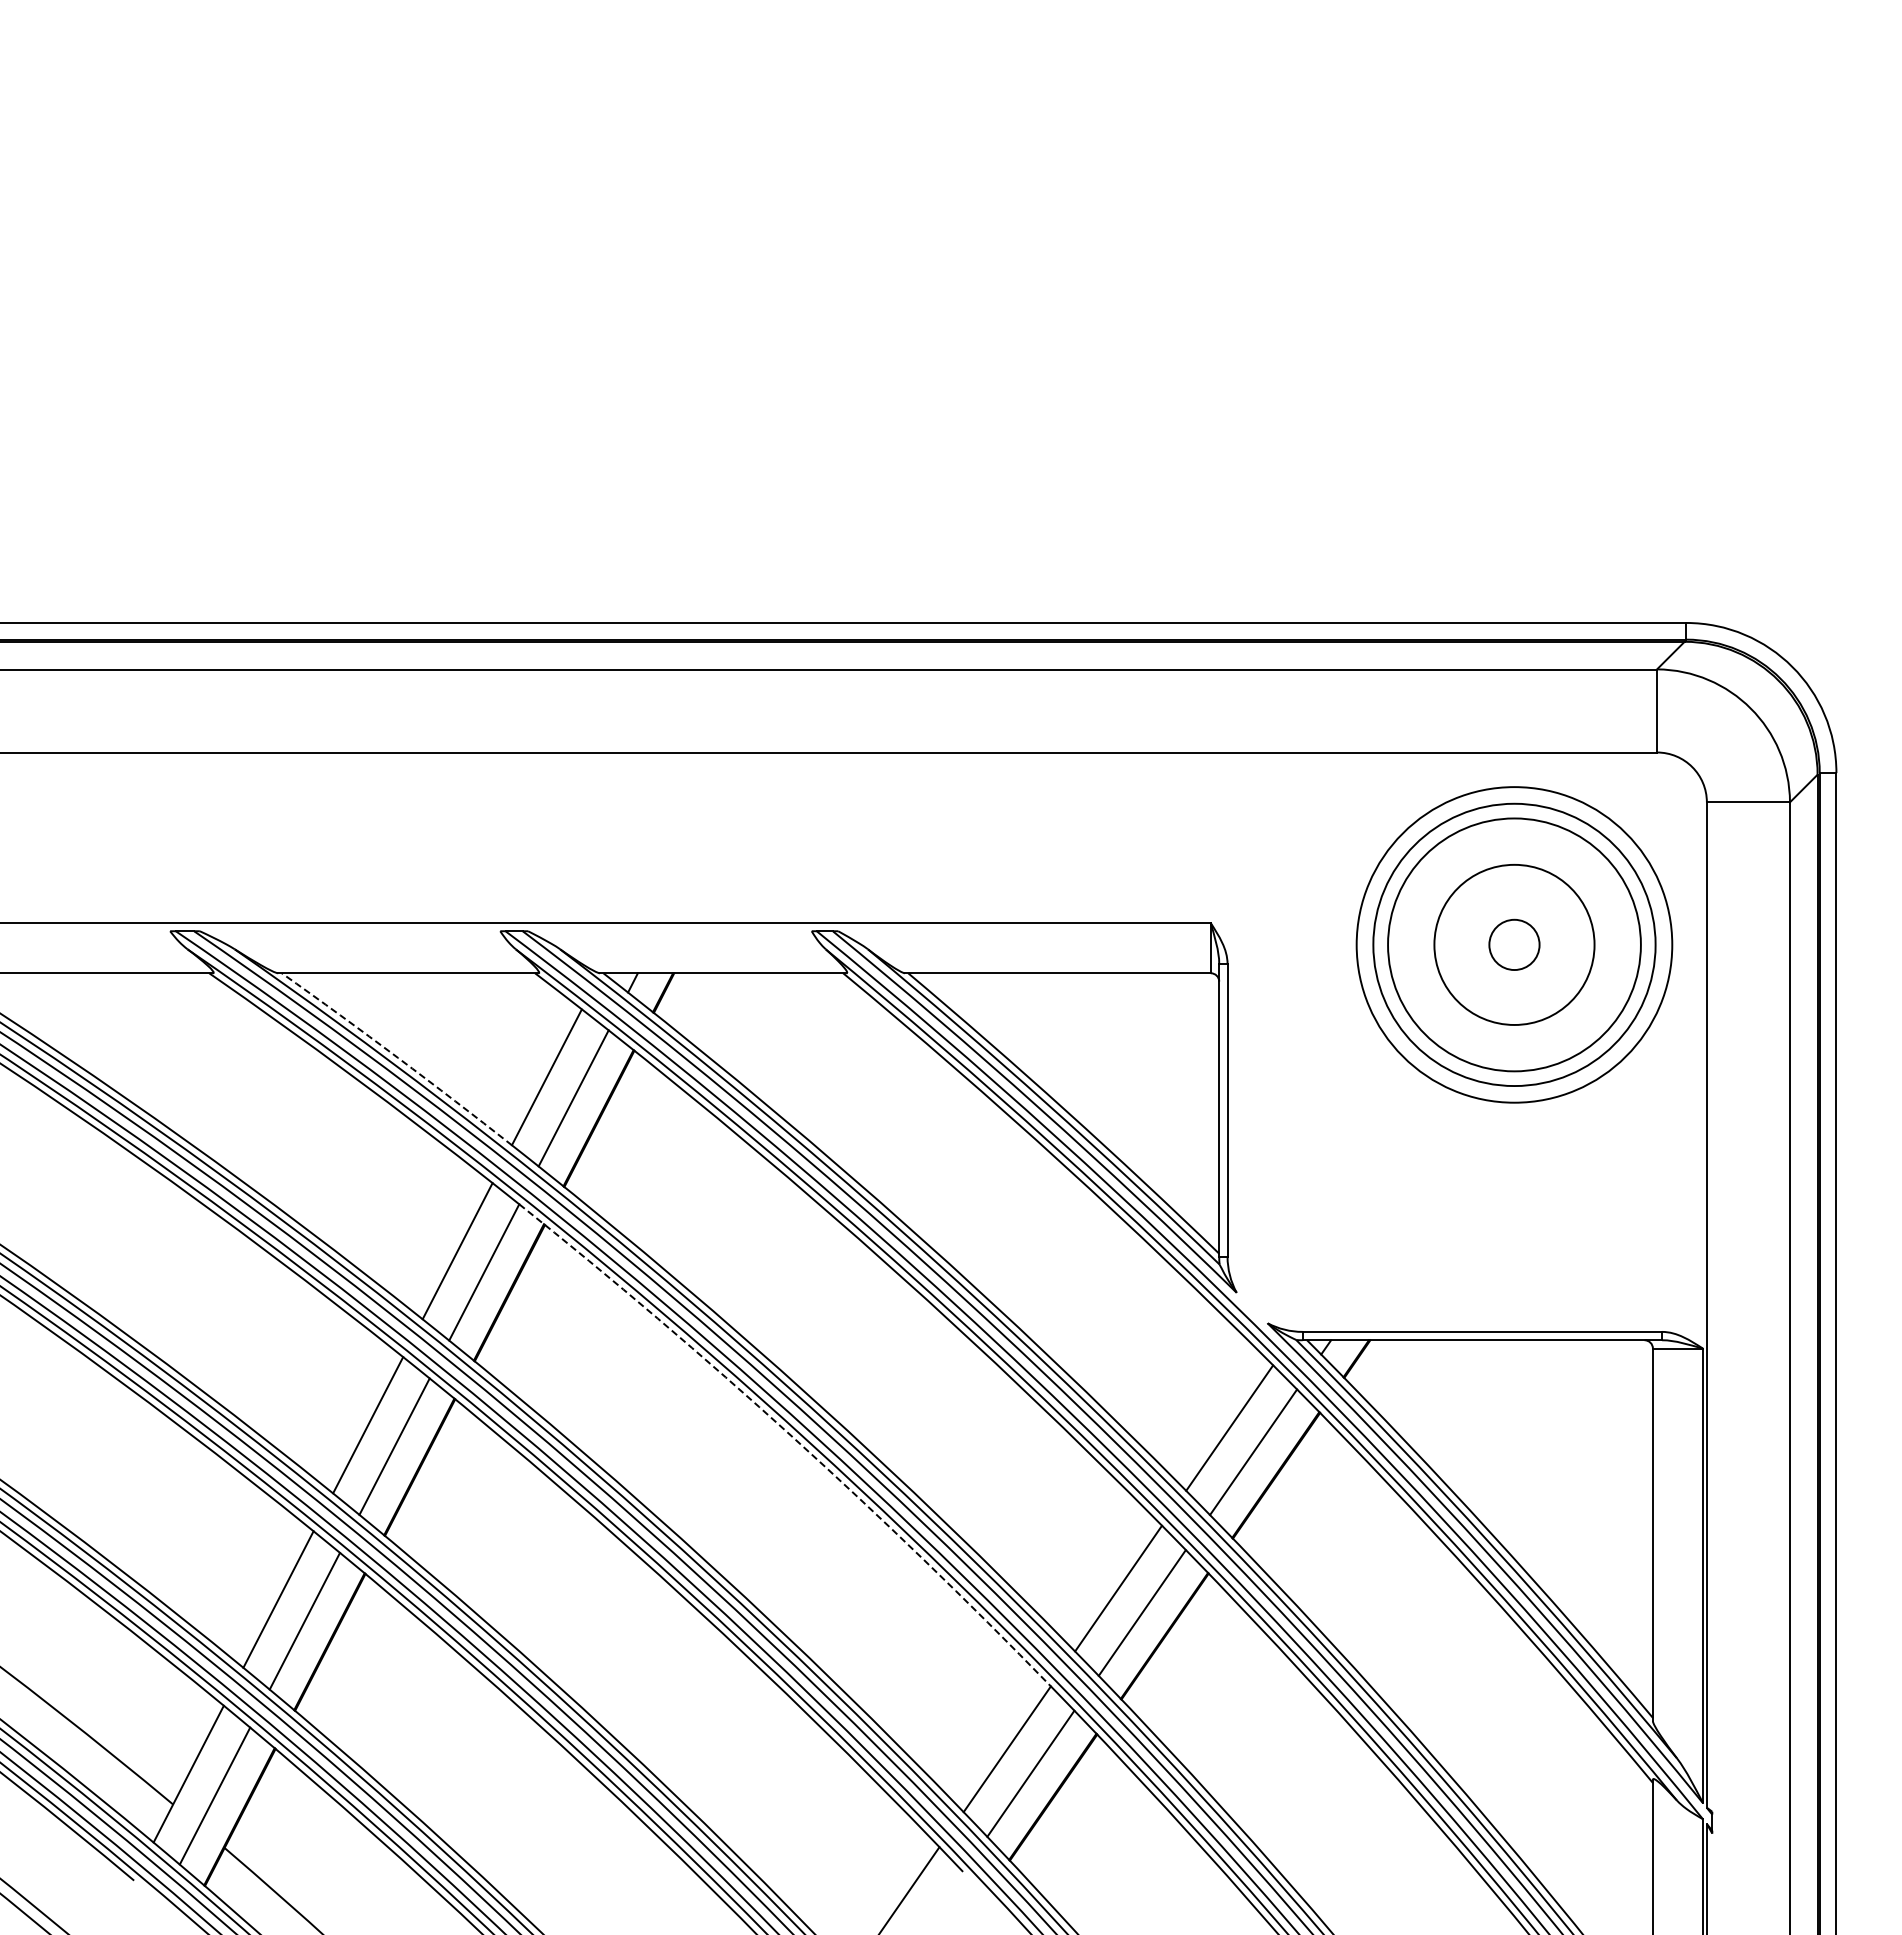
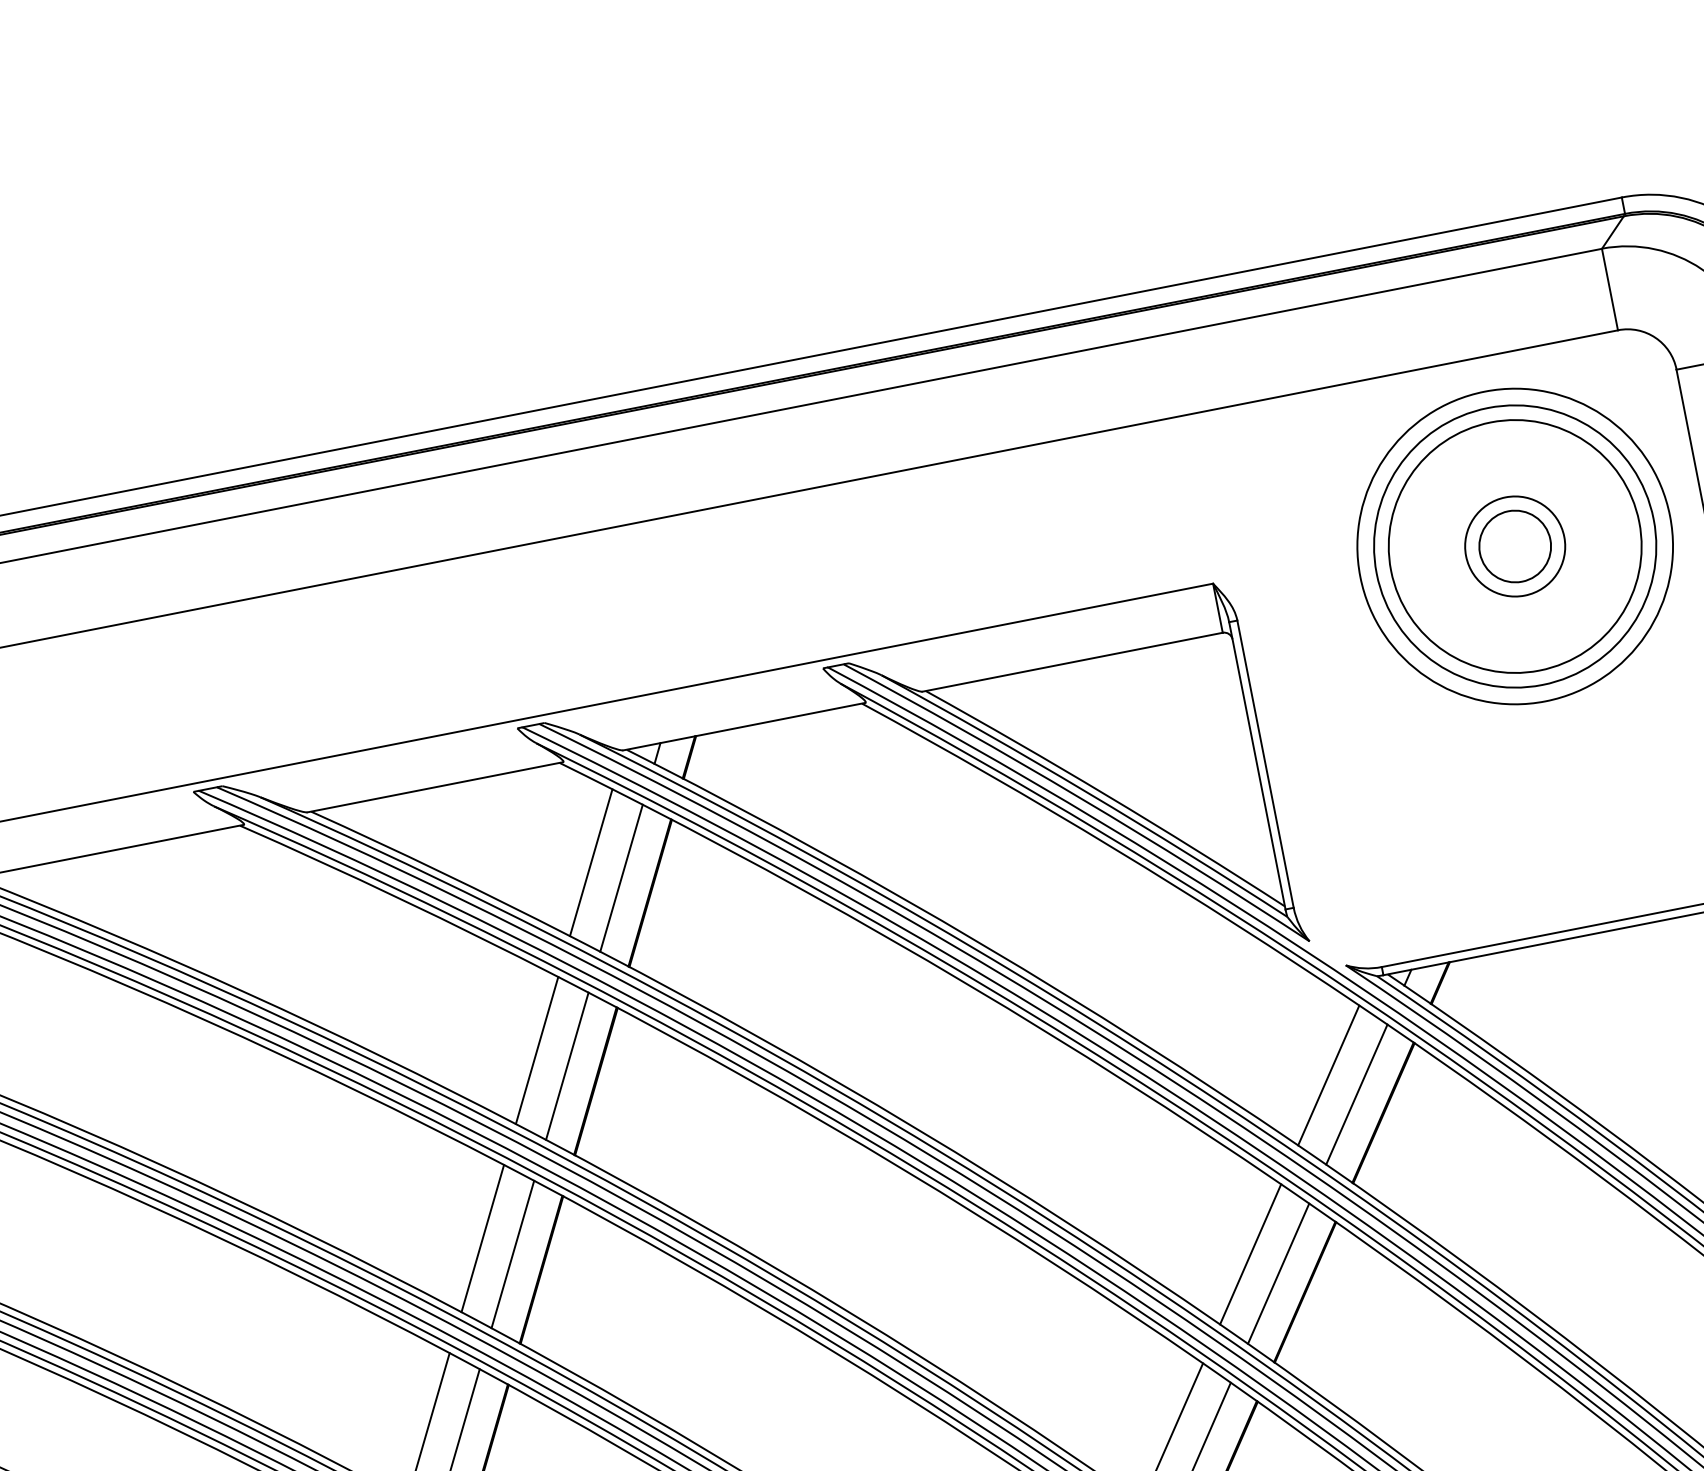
circle: (1514, 944) -> (1515, 546), size x0.62
circle: (1514, 944) -> (1515, 546), size x1.43
arc: (398, 1057) -> (441, 871), dashed -> solid
arc: (792, 1437) -> (901, 1168), dashed -> solid

